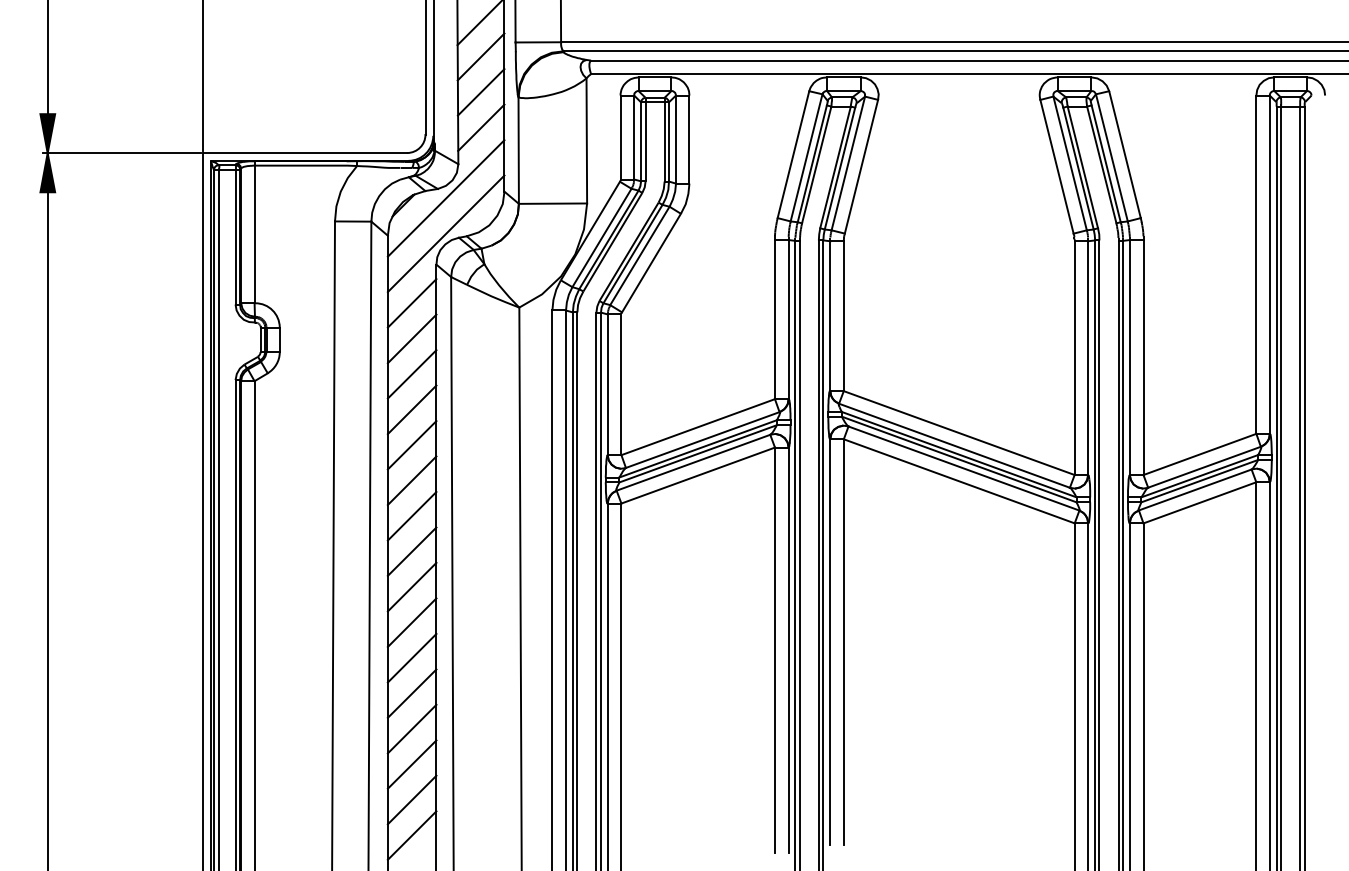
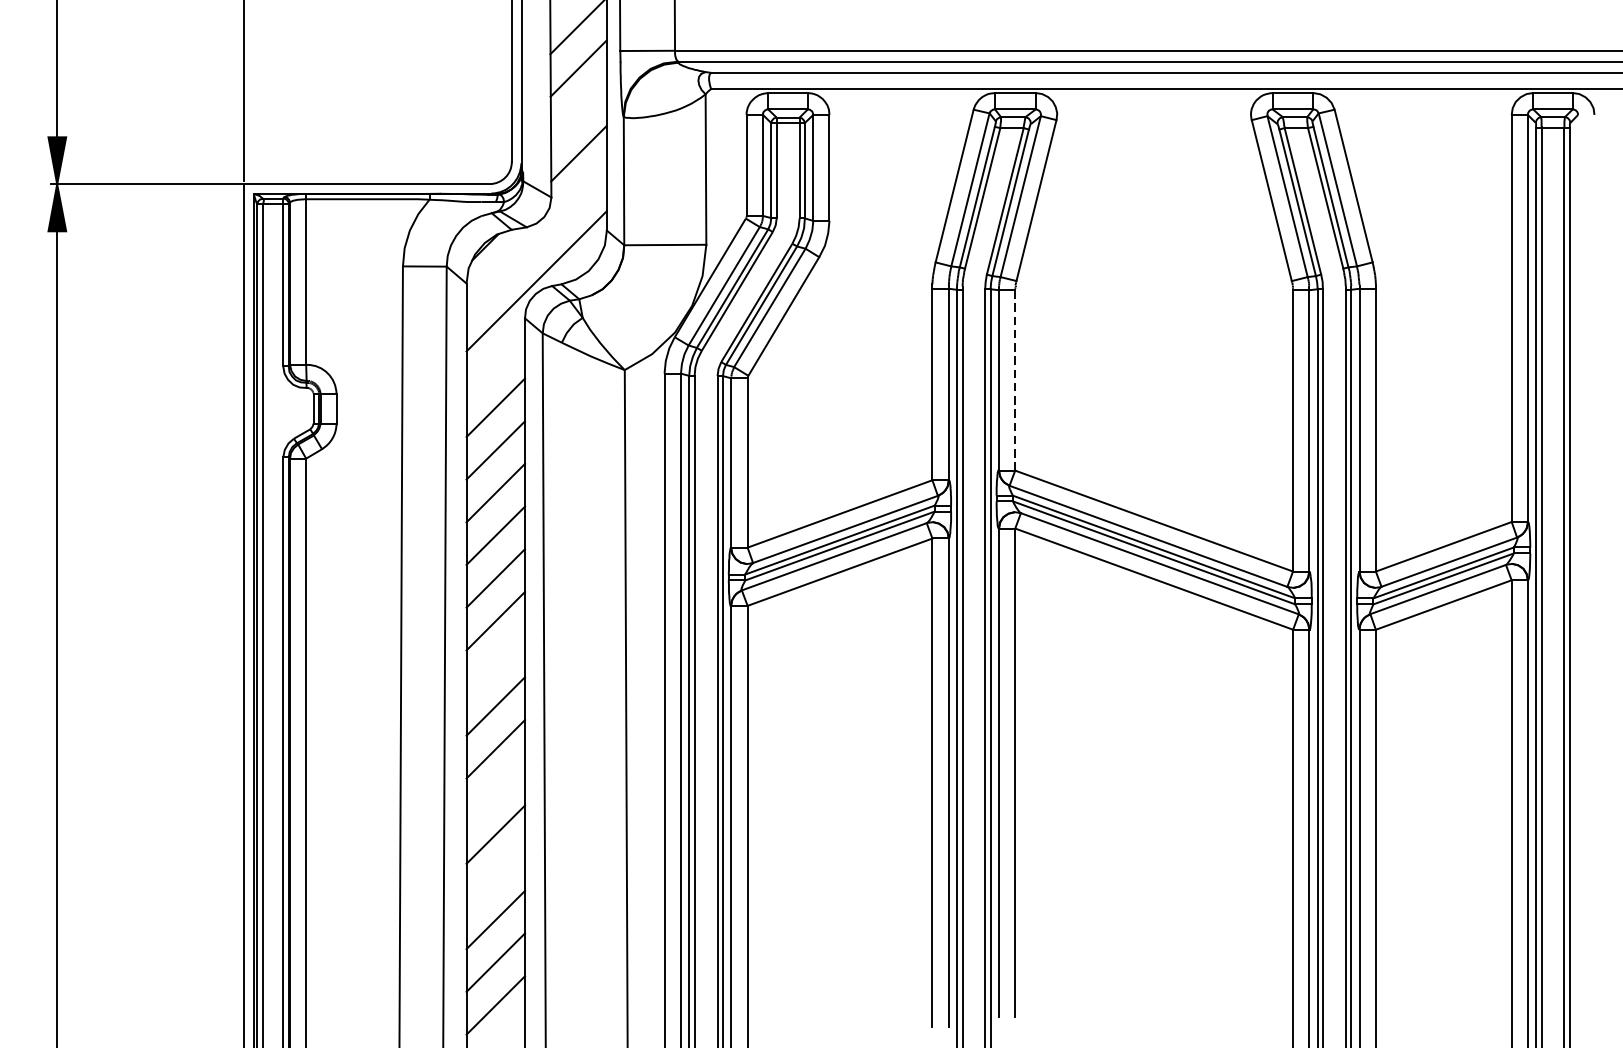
line: (480, 92) -> (578, 111), removed
line: (445, 198) -> (535, 238), removed
line: (411, 303) -> (495, 365), removed
line: (843, 316) -> (1014, 380), solid -> dashed
line: (411, 551) -> (495, 663), removed
line: (411, 657) -> (495, 791), removed
line: (411, 728) -> (495, 876), removed

